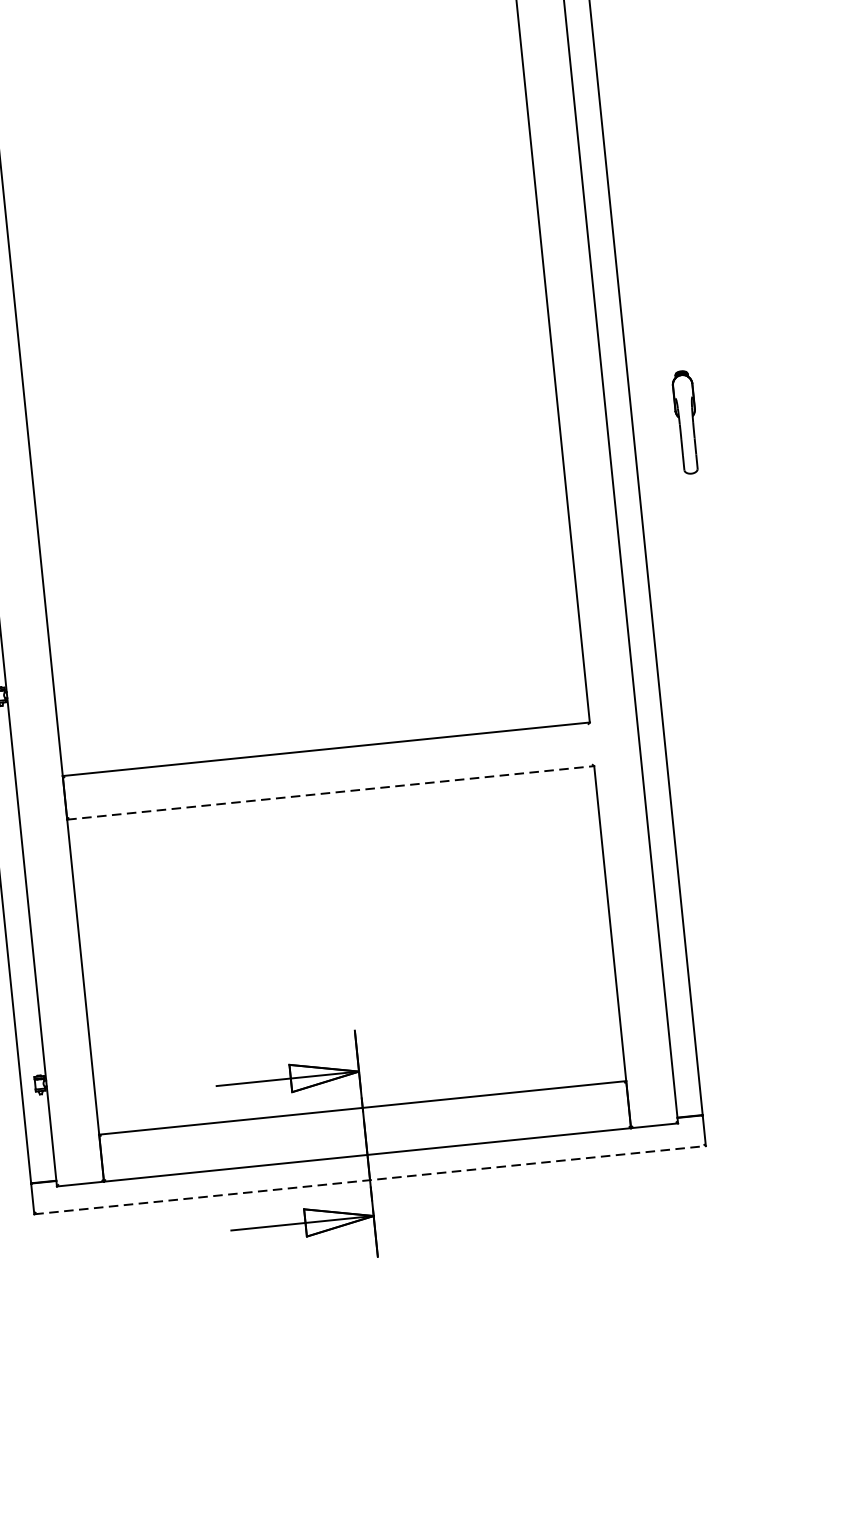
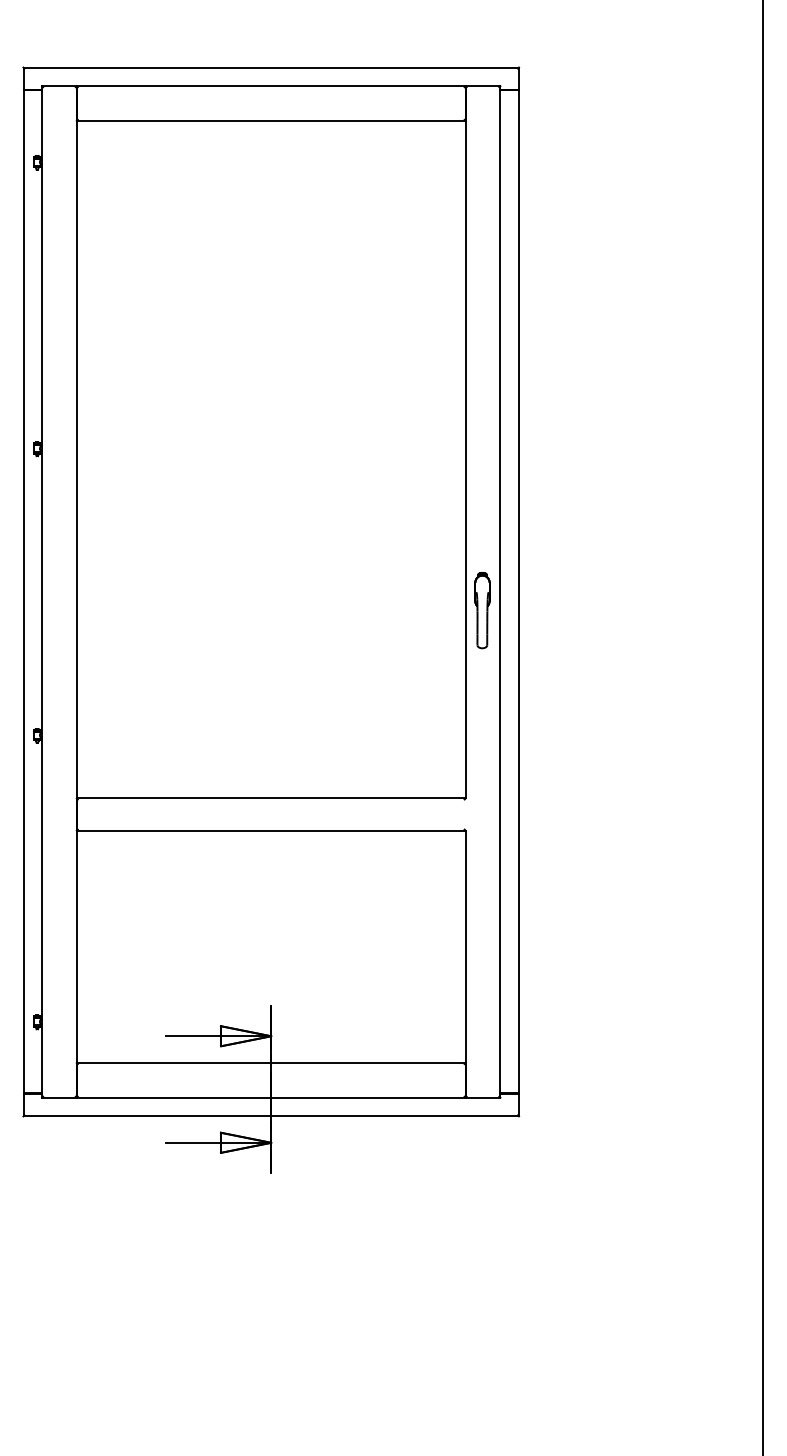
part: (686, 422) -> (482, 610), moved
line: (331, 792) -> (271, 830), dashed -> solid
line: (370, 1180) -> (271, 1116), dashed -> solid

